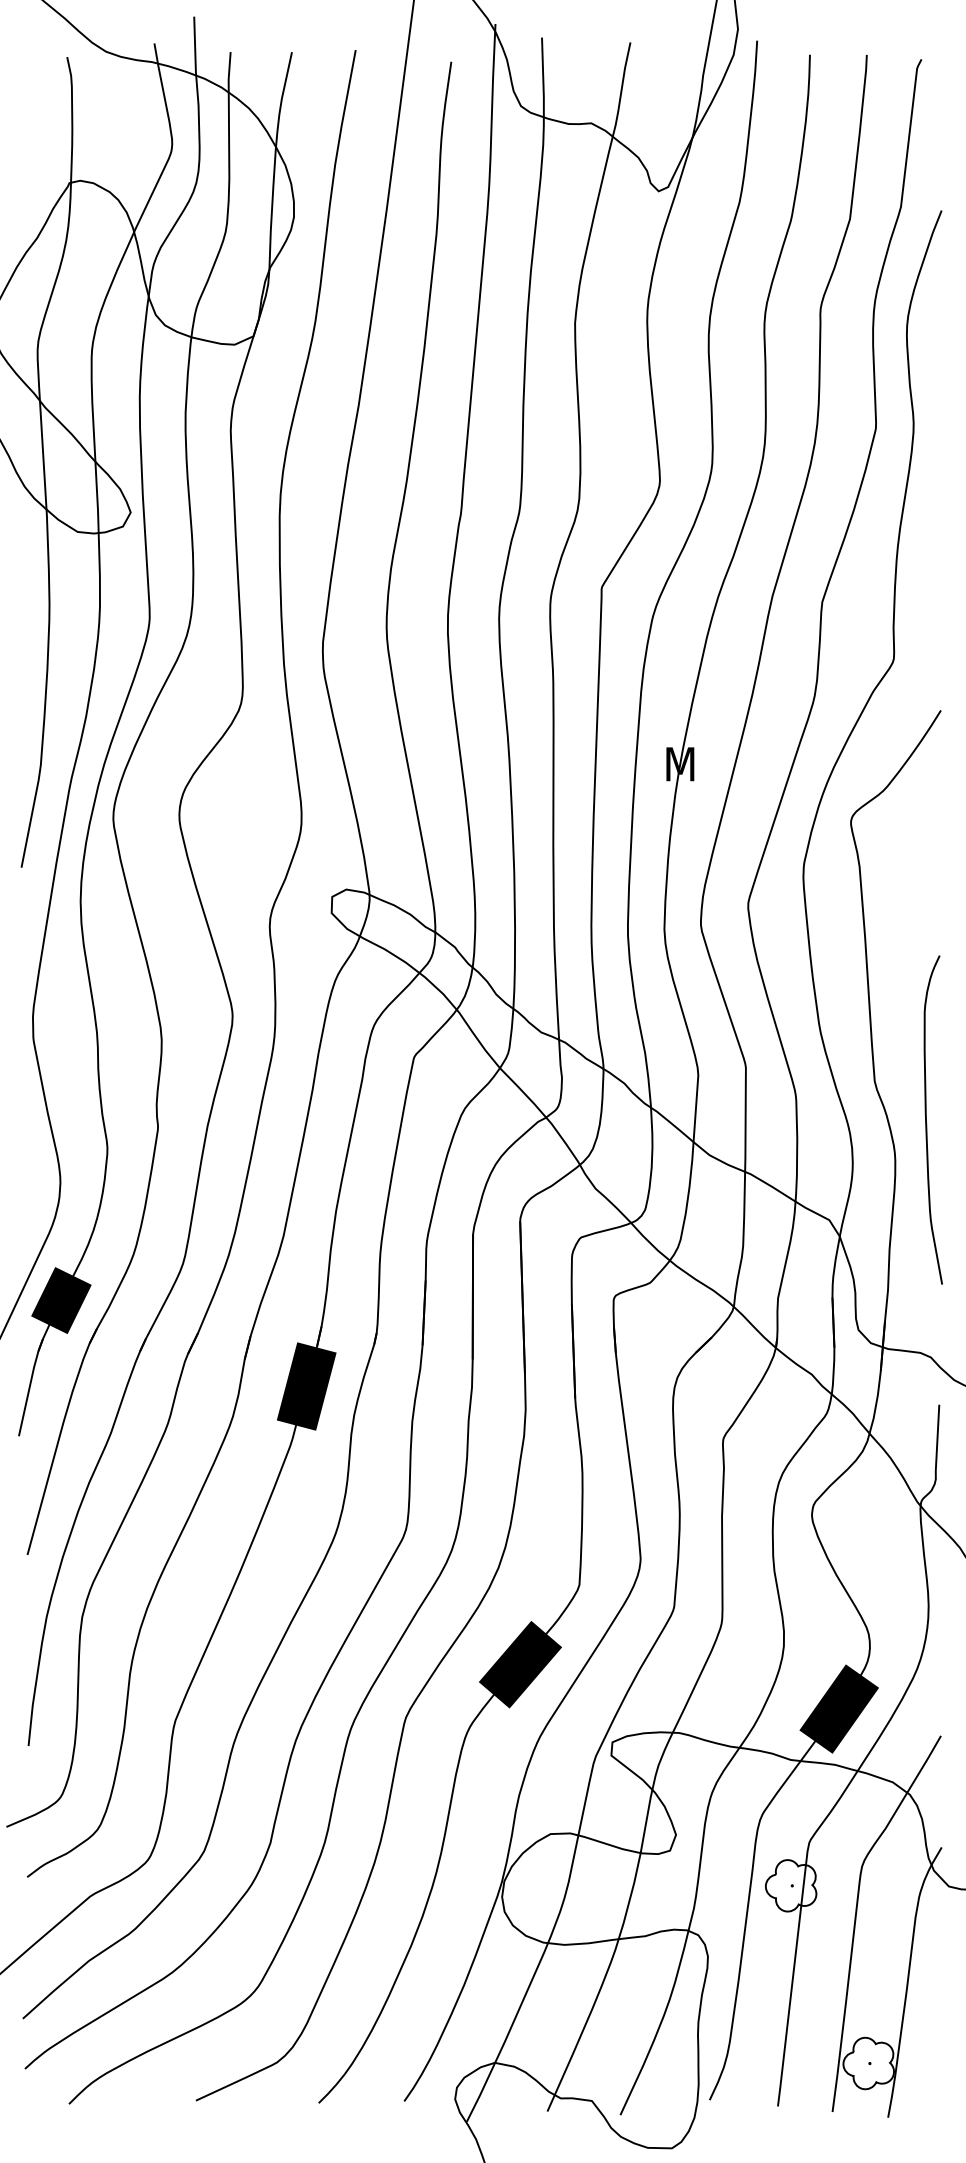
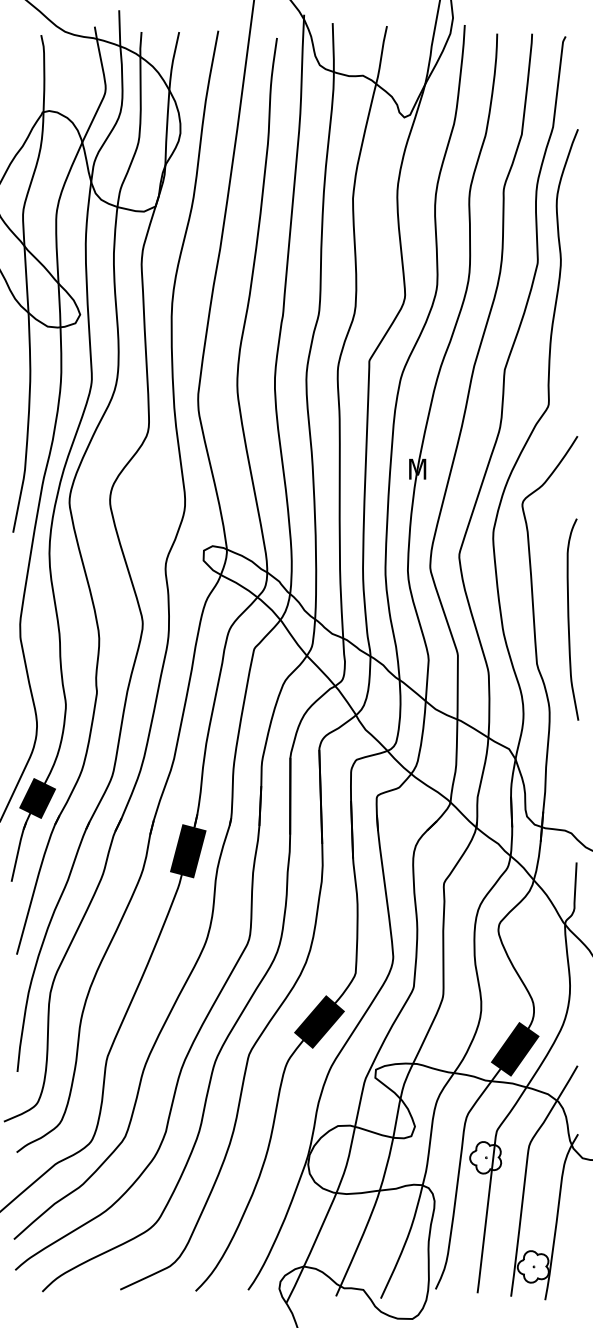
curve: (927, 1119) -> (569, 619), moved

